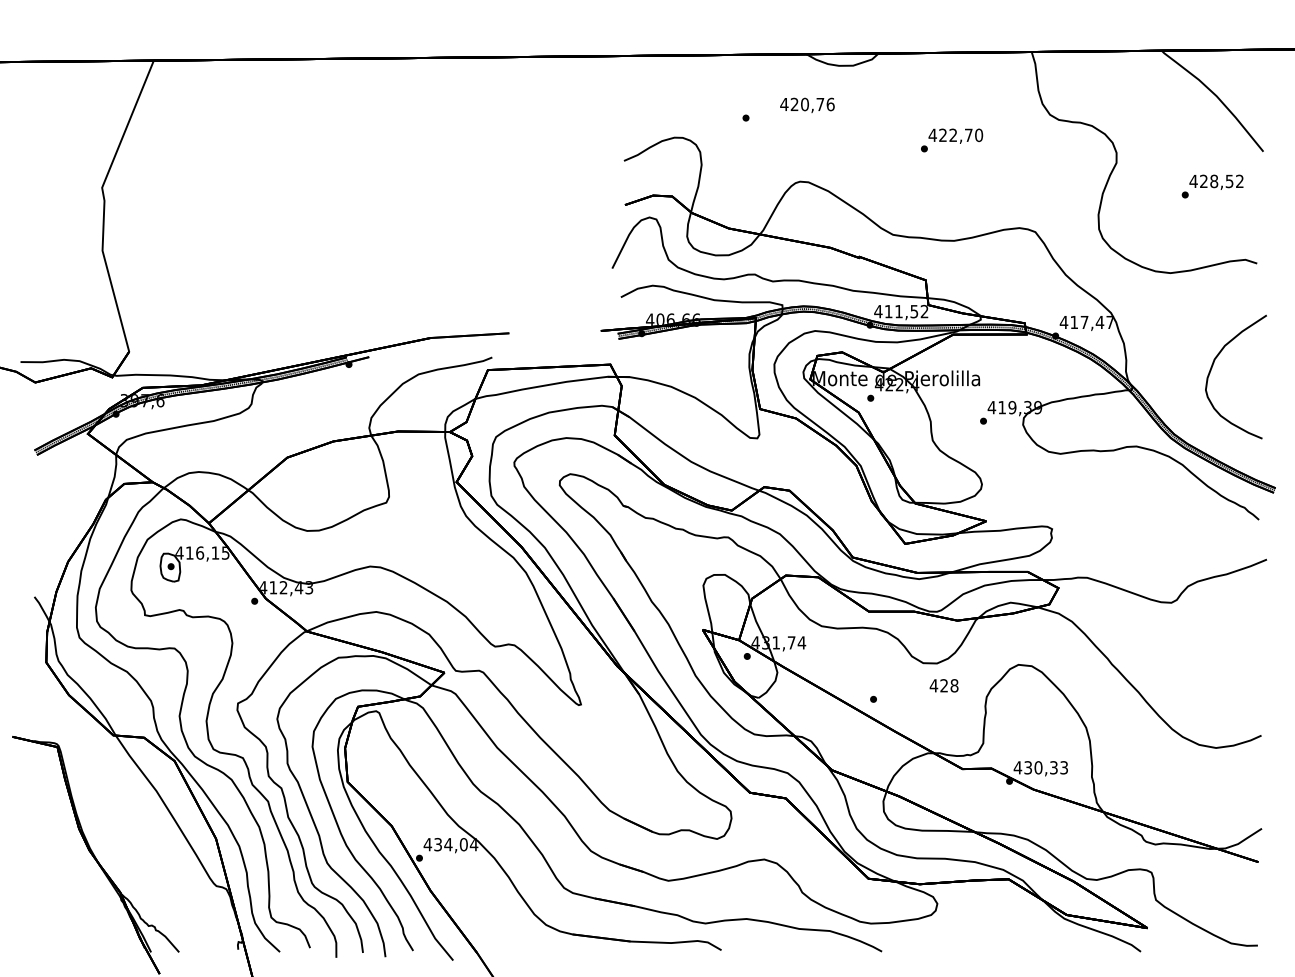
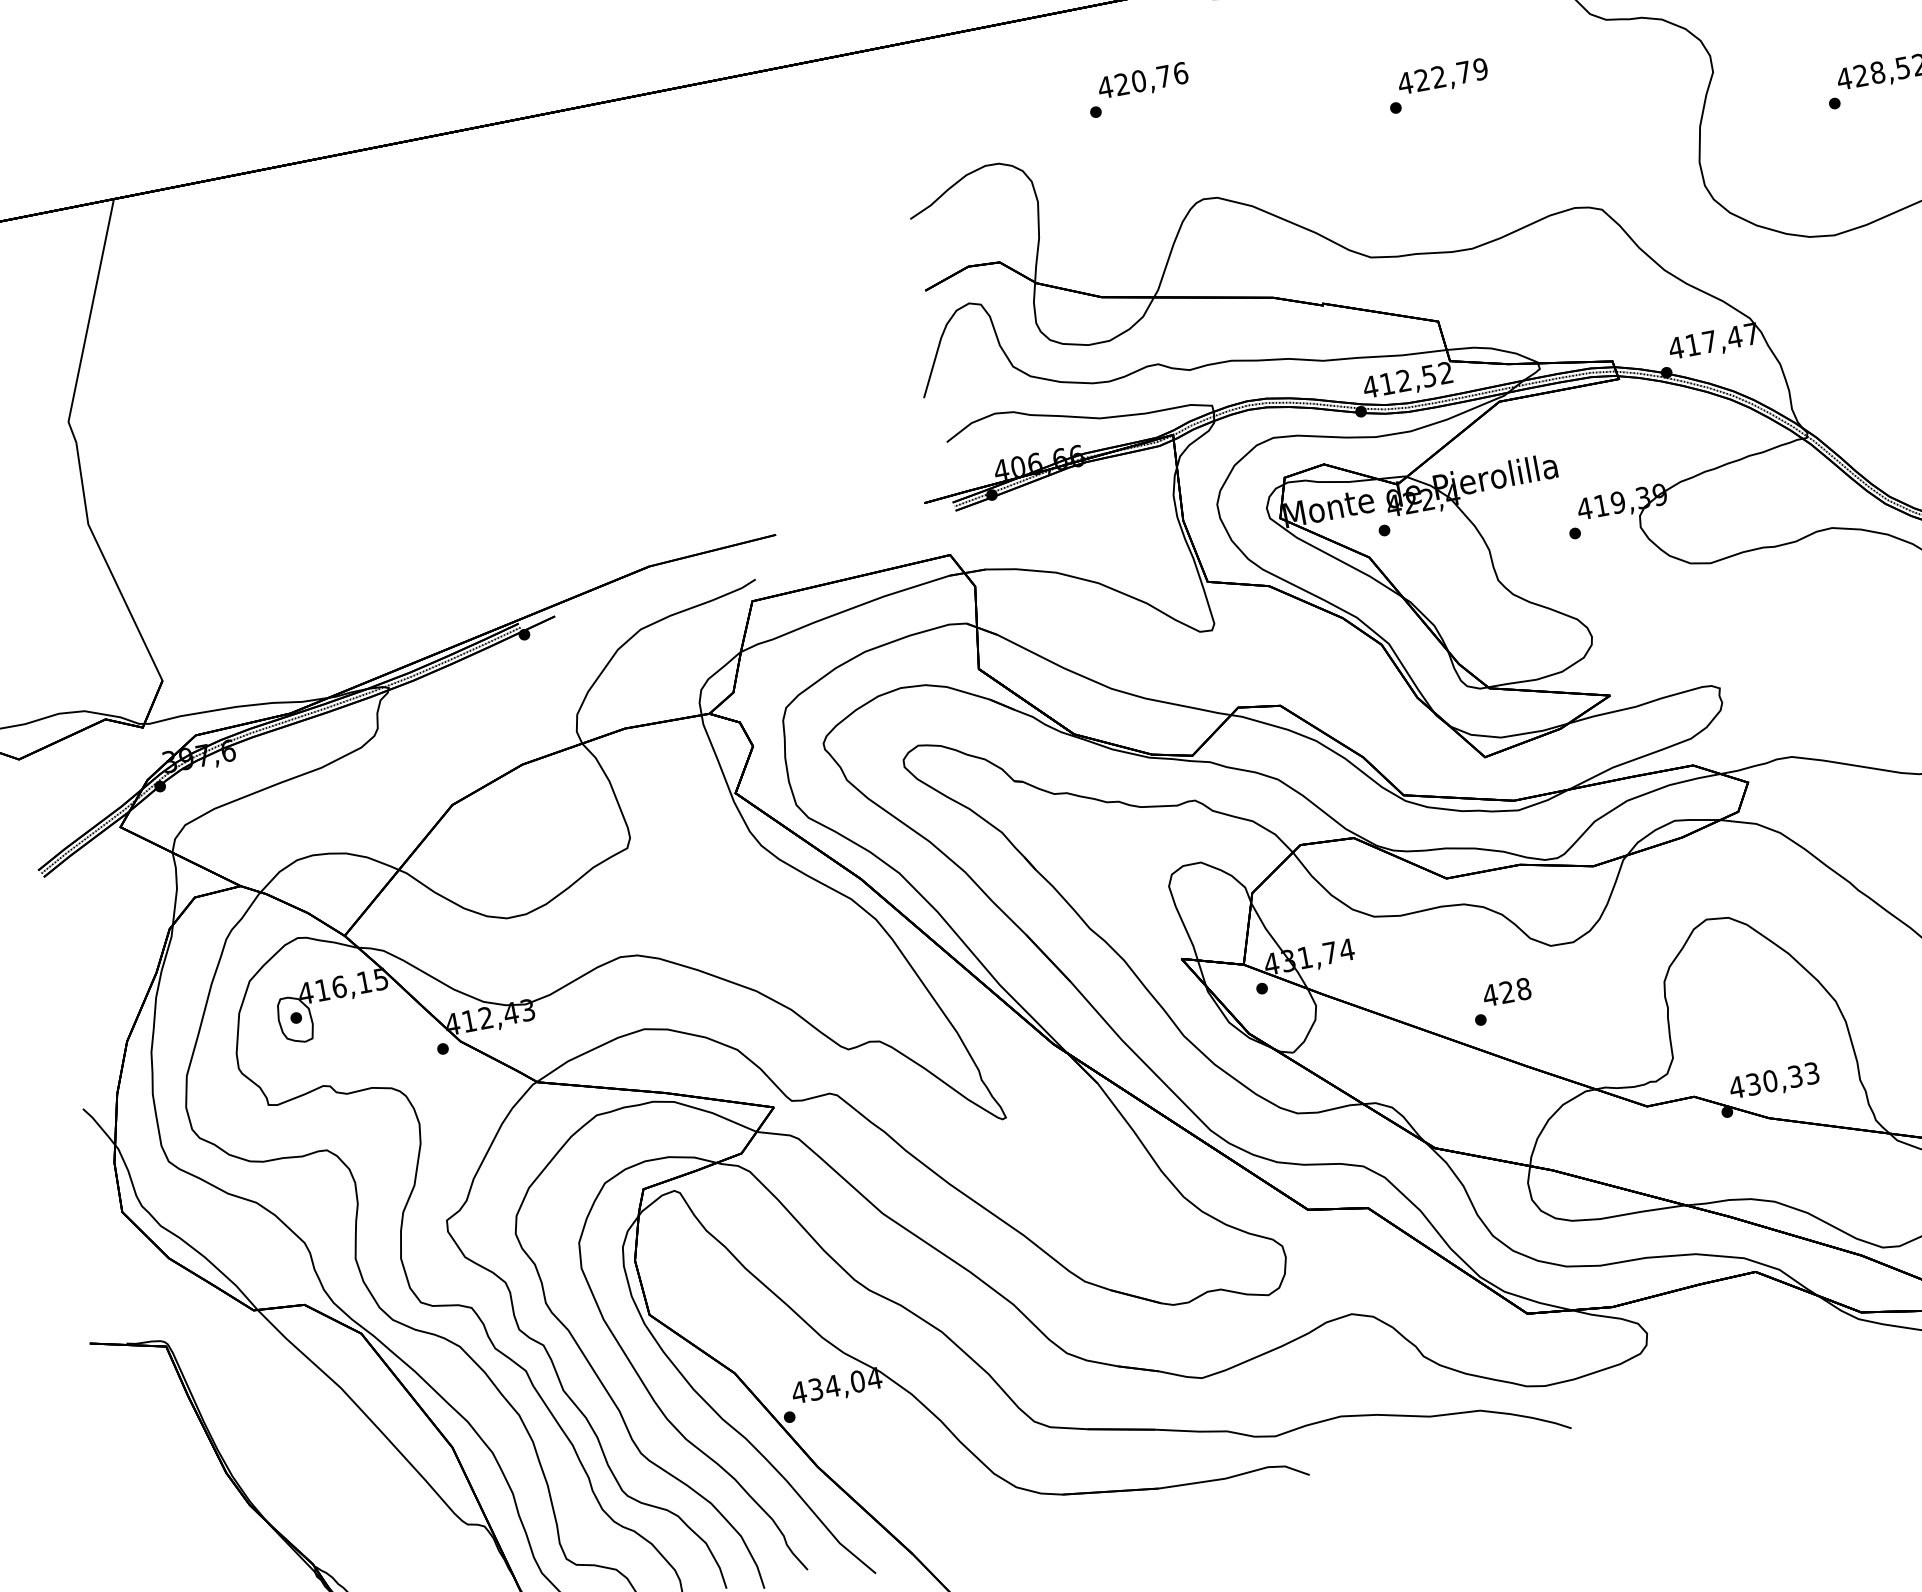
text: (807, 104) -> (1143, 80), moved
text: (978, 135) -> (1479, 69), 422,70 -> 422,79
text: (898, 311) -> (1403, 380), 411,52 -> 412,52
text: (943, 685) -> (1505, 991), moved

